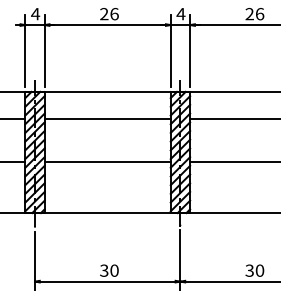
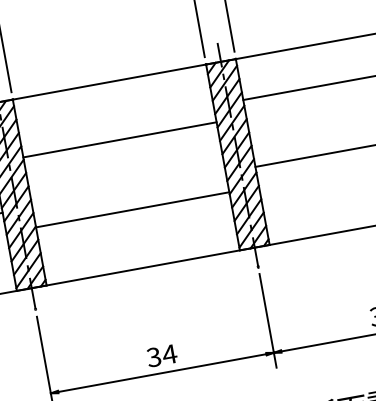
line: (107, 118) -> (119, 139), moved
line: (107, 162) -> (132, 210), moved
text: (114, 270) -> (169, 354), 30 -> 34

